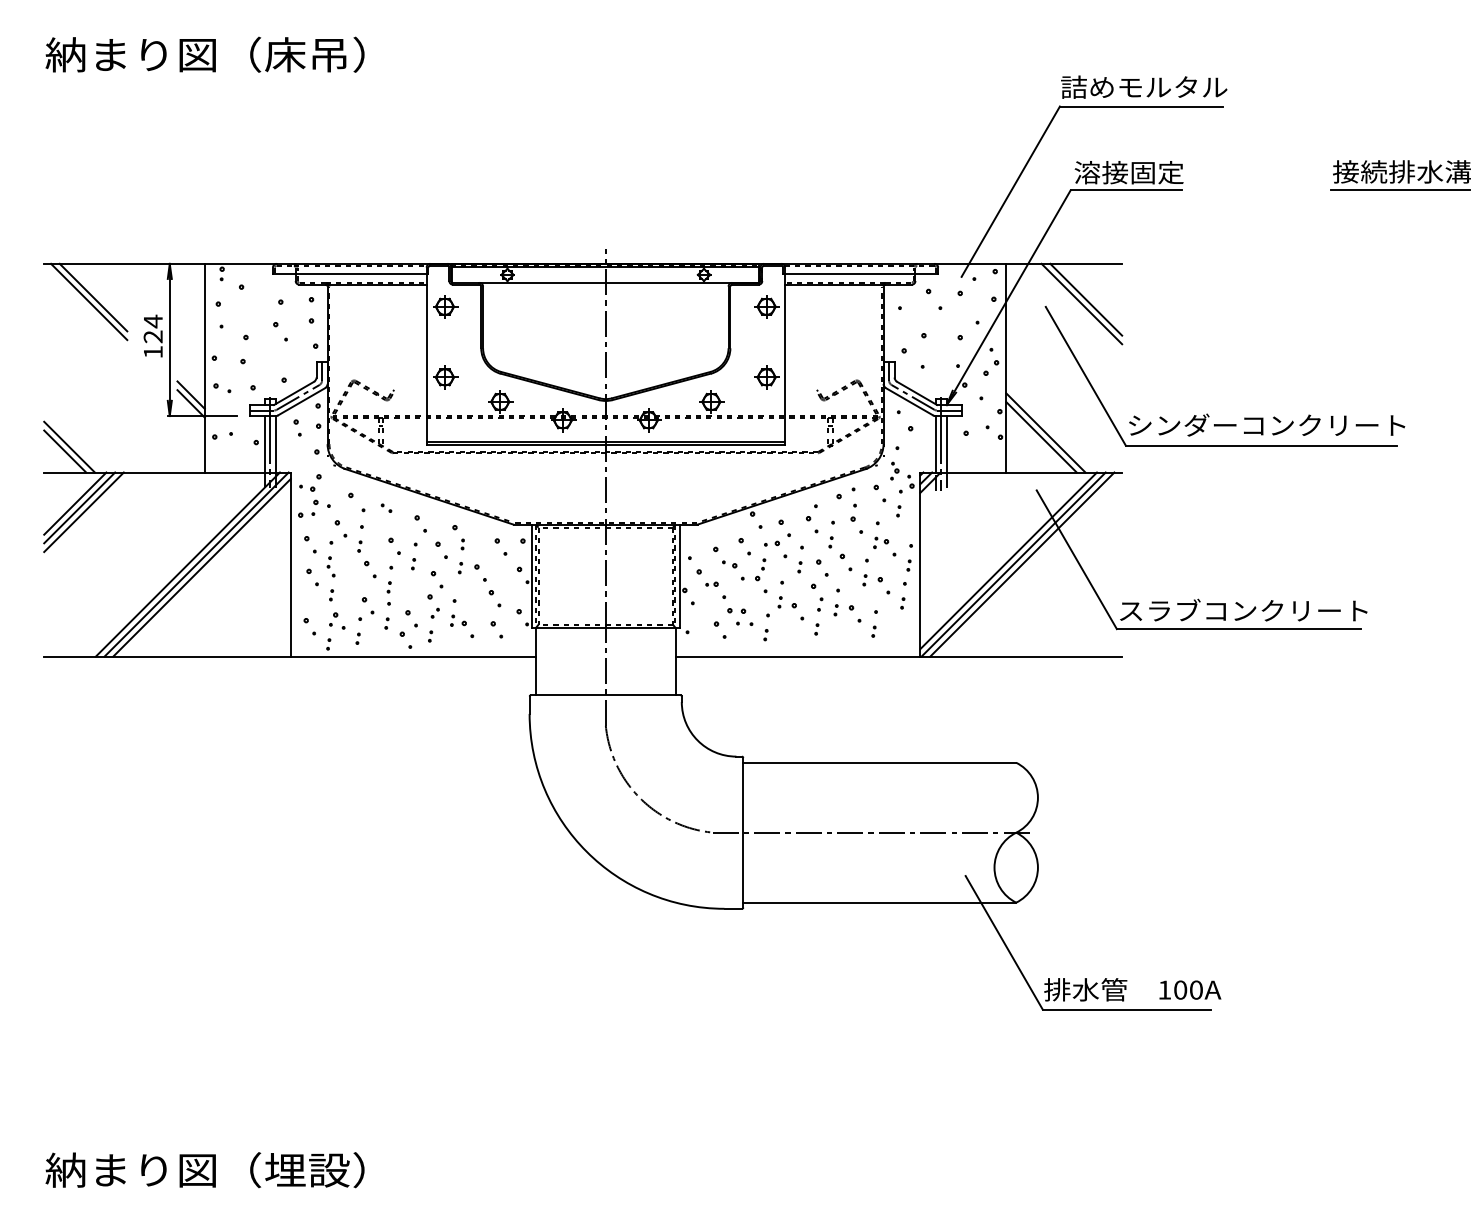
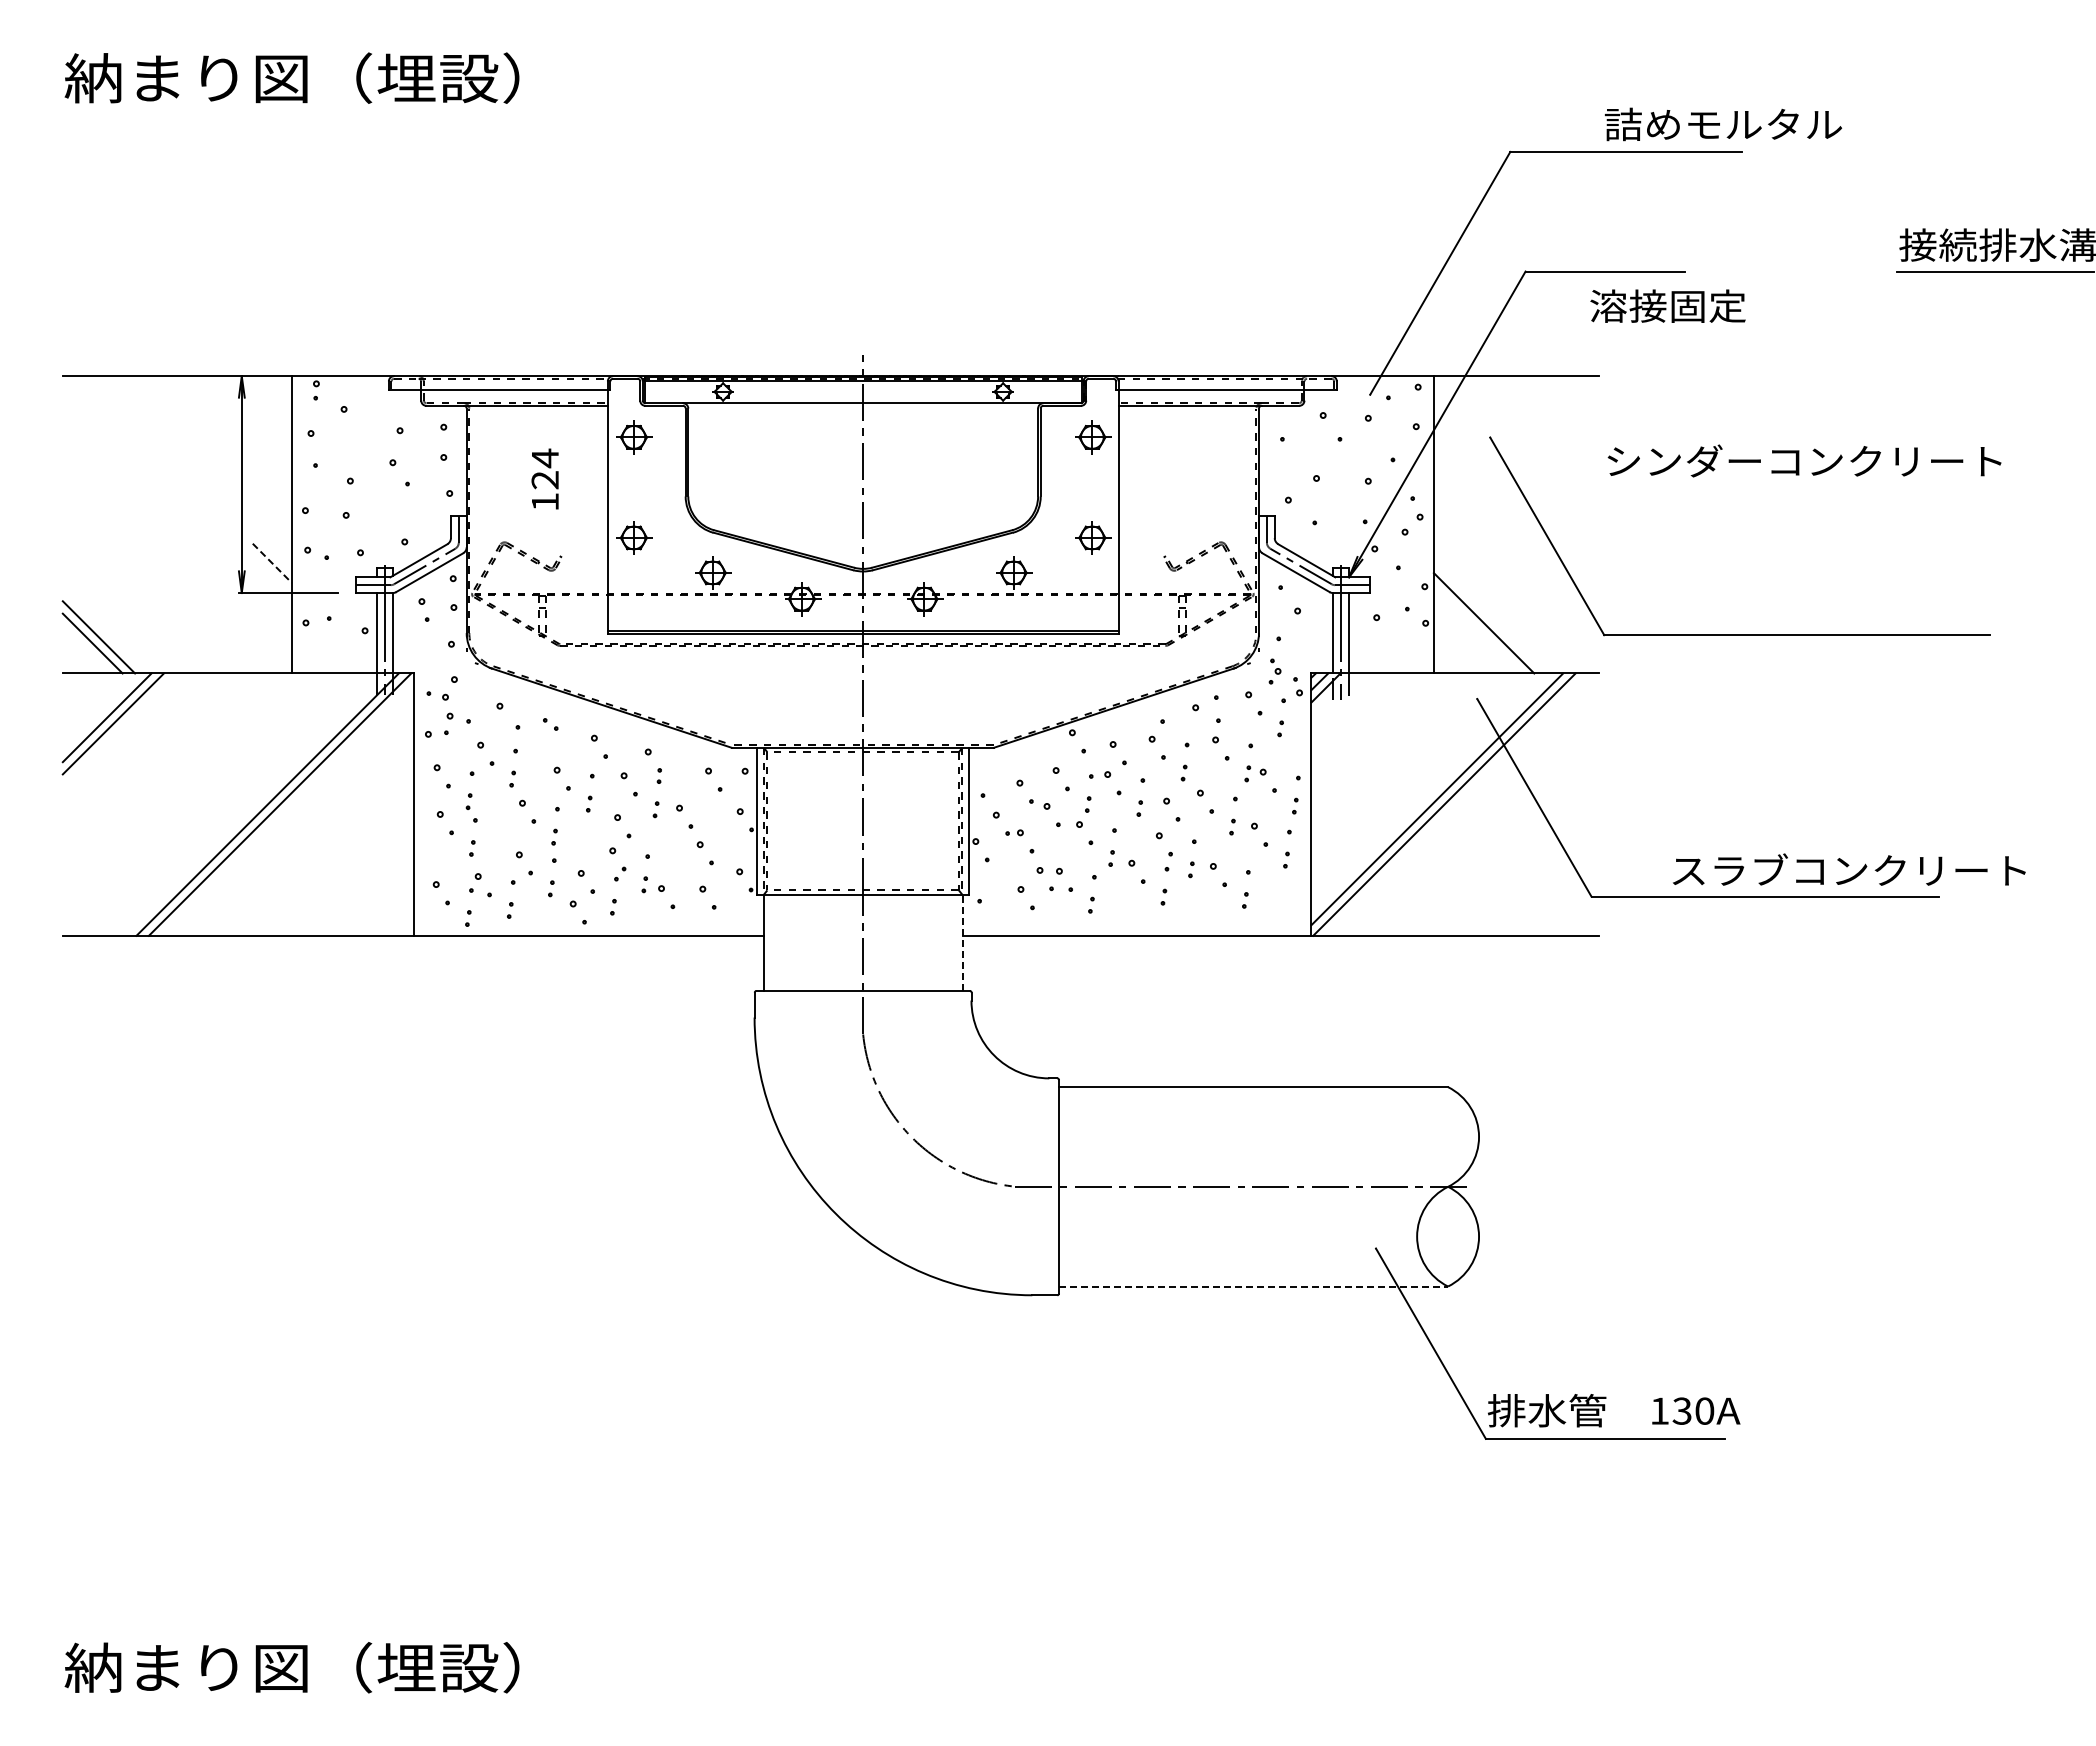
text: (307, 54) -> (437, 78), 納まり図（床吊） -> 納まり図（埋設）
text: (1144, 87) -> (1723, 124), moved
text: (1128, 172) -> (1667, 305), moved
line: (93, 297) -> (133, 424), removed
line: (1085, 299) -> (1547, 427), removed
line: (88, 301) -> (126, 430), removed
line: (1081, 304) -> (1541, 433), removed
text: (152, 335) -> (544, 478), moved
line: (191, 395) -> (272, 563), solid -> dashed
line: (190, 403) -> (271, 575), removed
text: (1267, 424) -> (1804, 460), moved
line: (1045, 432) -> (1489, 616), removed
line: (83, 511) -> (119, 729), removed
line: (1022, 564) -> (1456, 804), removed
line: (201, 567) -> (287, 808), removed
text: (1243, 610) -> (1849, 869), moved
line: (675, 661) -> (962, 942), solid -> dashed
line: (880, 902) -> (1254, 1286), solid -> dashed
text: (1180, 989) -> (1681, 1410), 100A -> 130A

